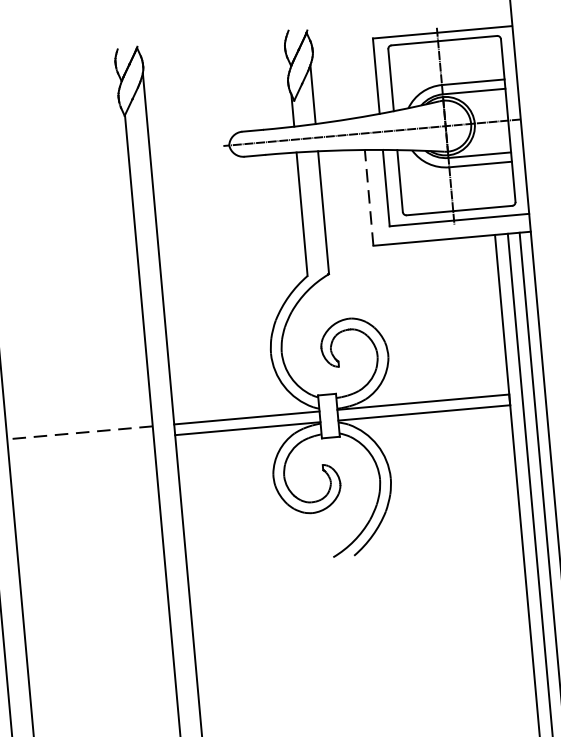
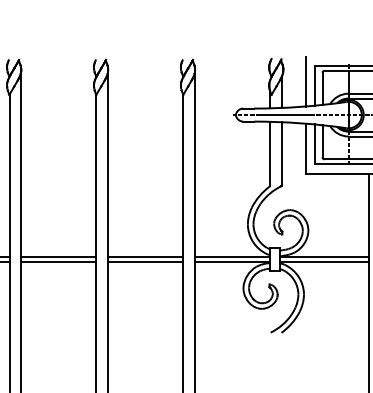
line: (357, 69) -> (305, 81), added
line: (368, 197) -> (305, 148), dashed -> solid
line: (79, 432) -> (145, 256), dashed -> solid
line: (80, 444) -> (145, 262), added

